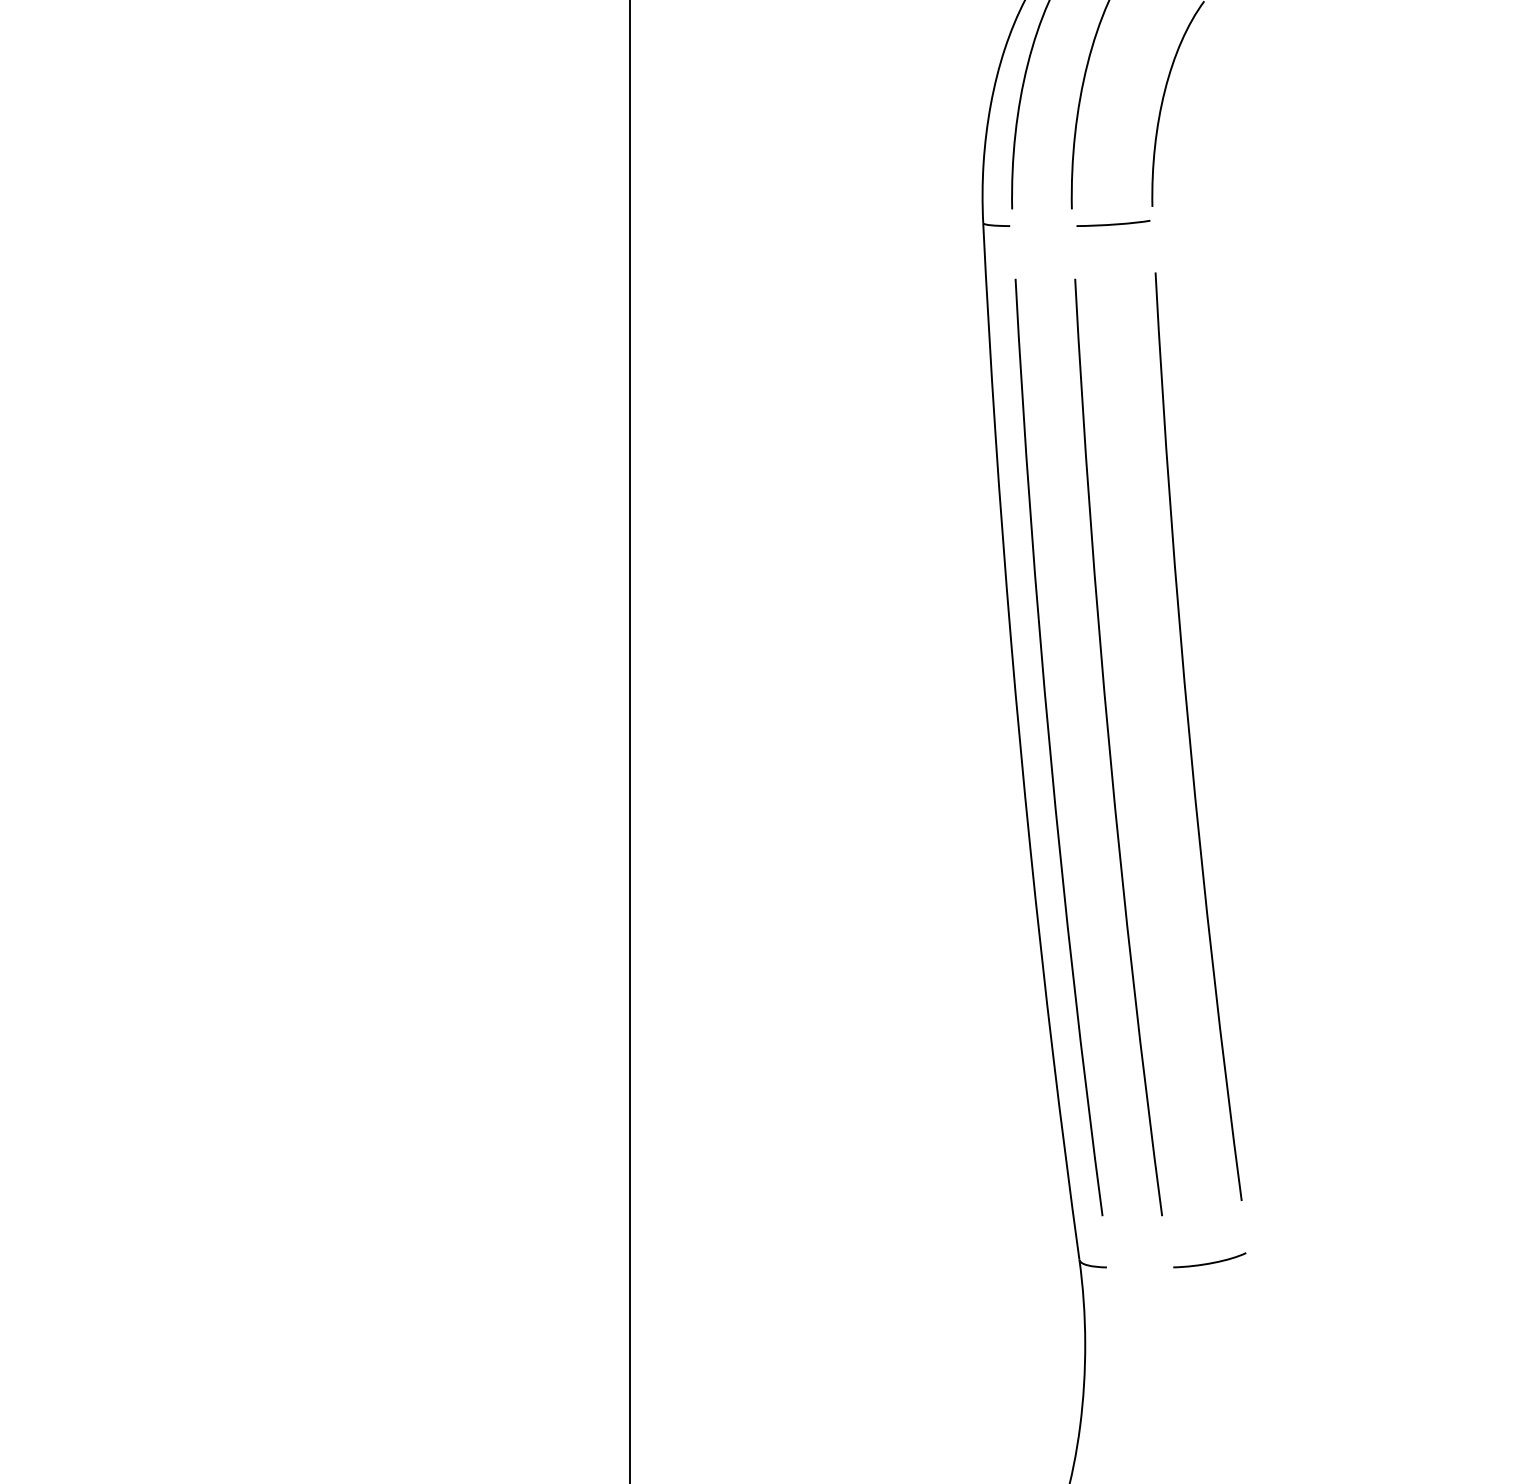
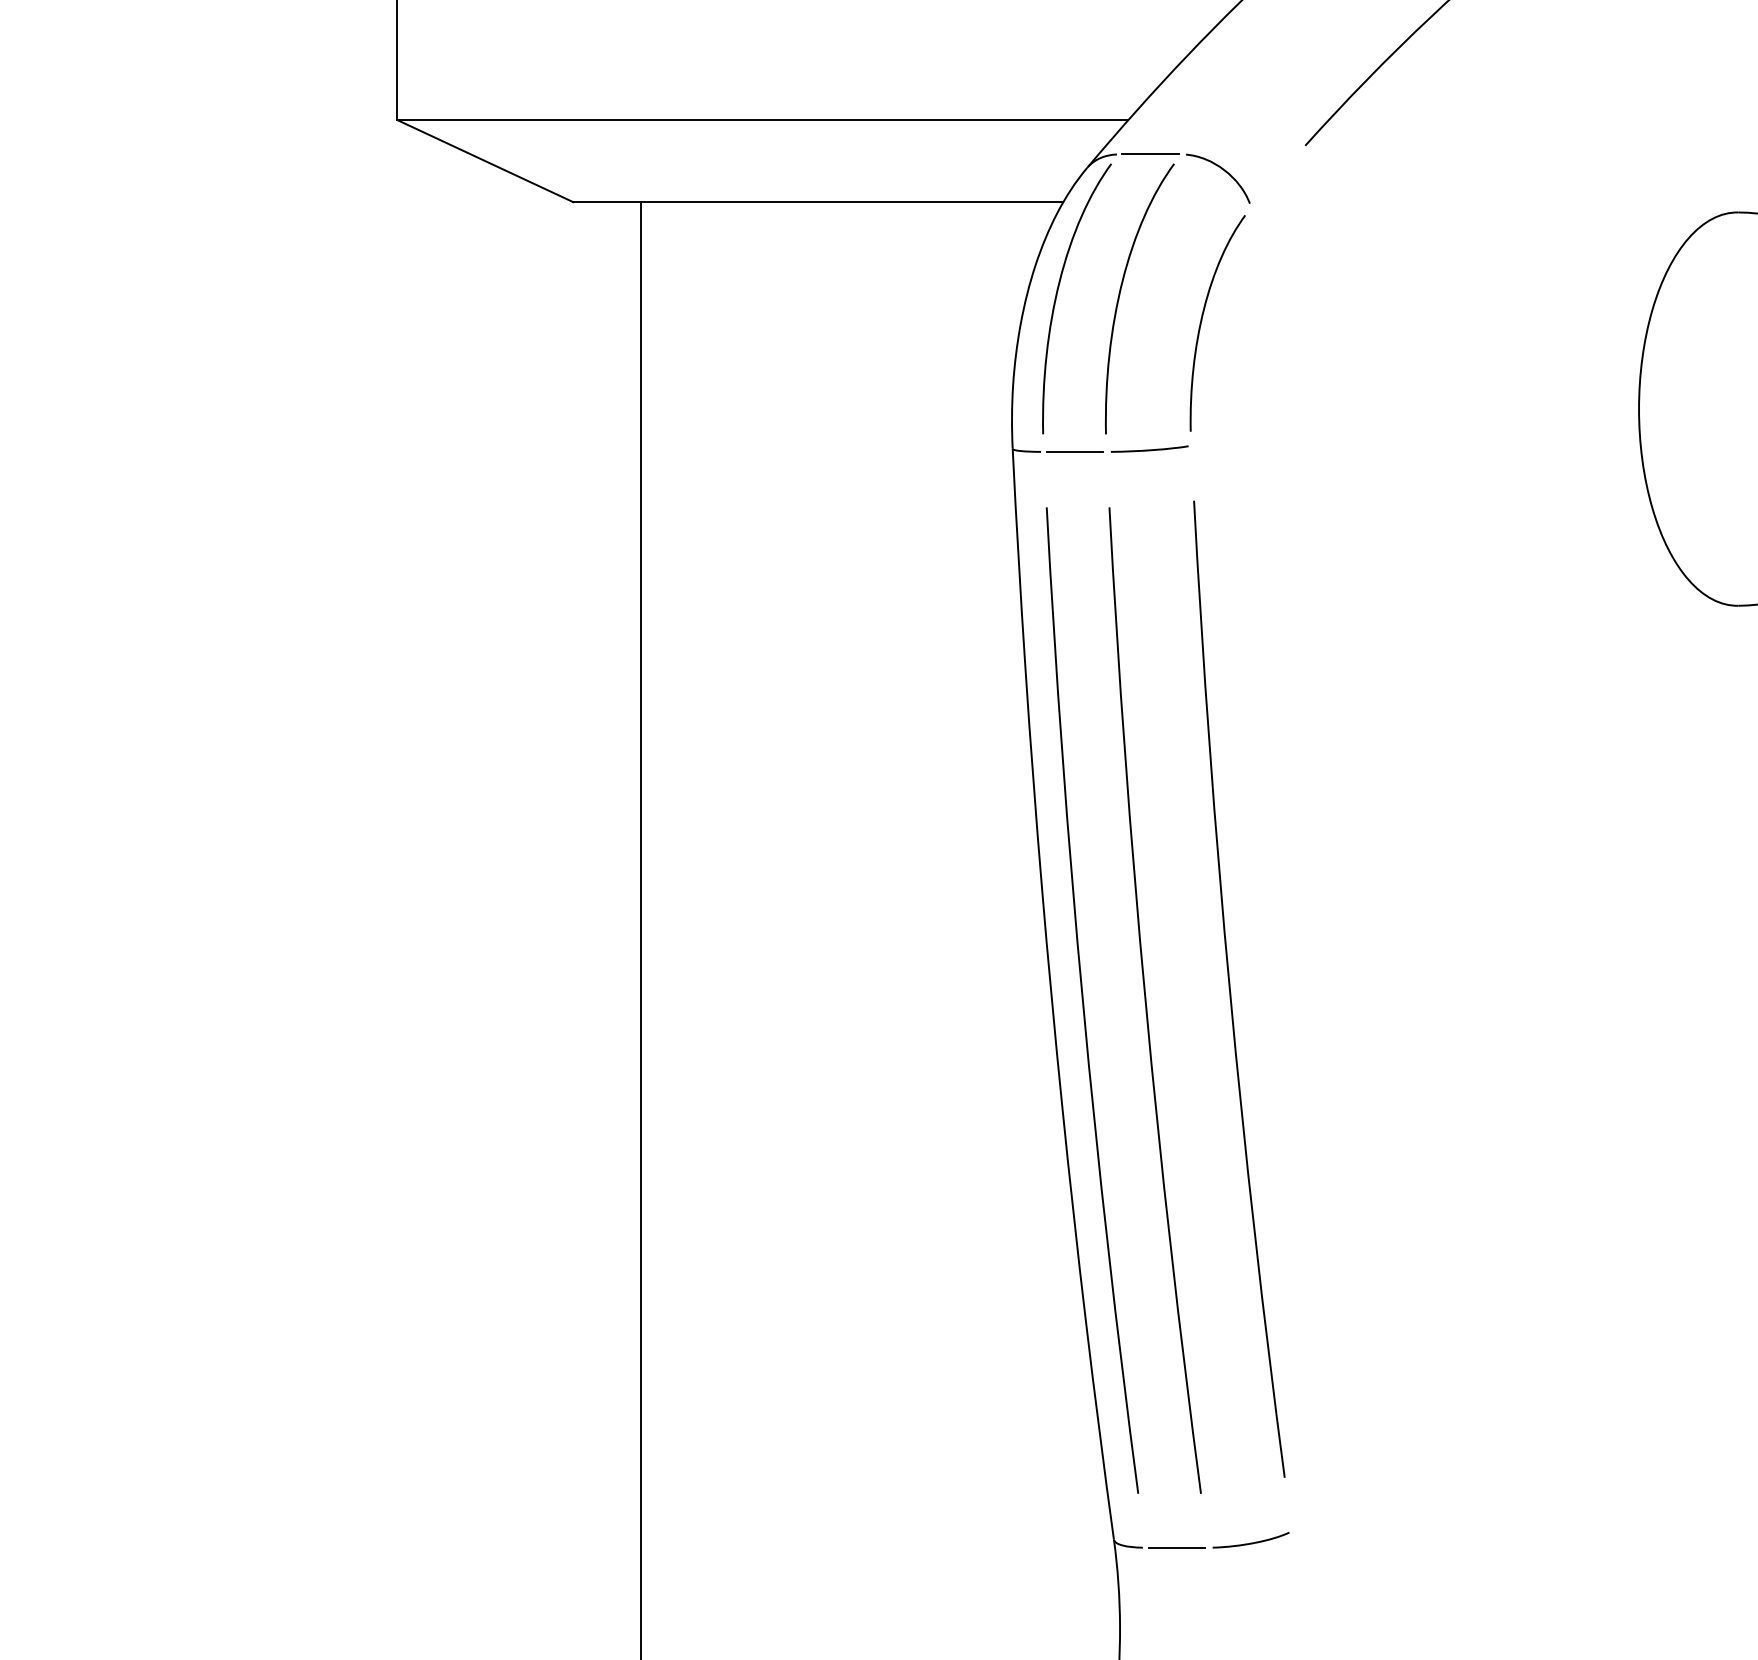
line: (1041, 225) -> (1074, 451), added
line: (1138, 1267) -> (1176, 1547), added

